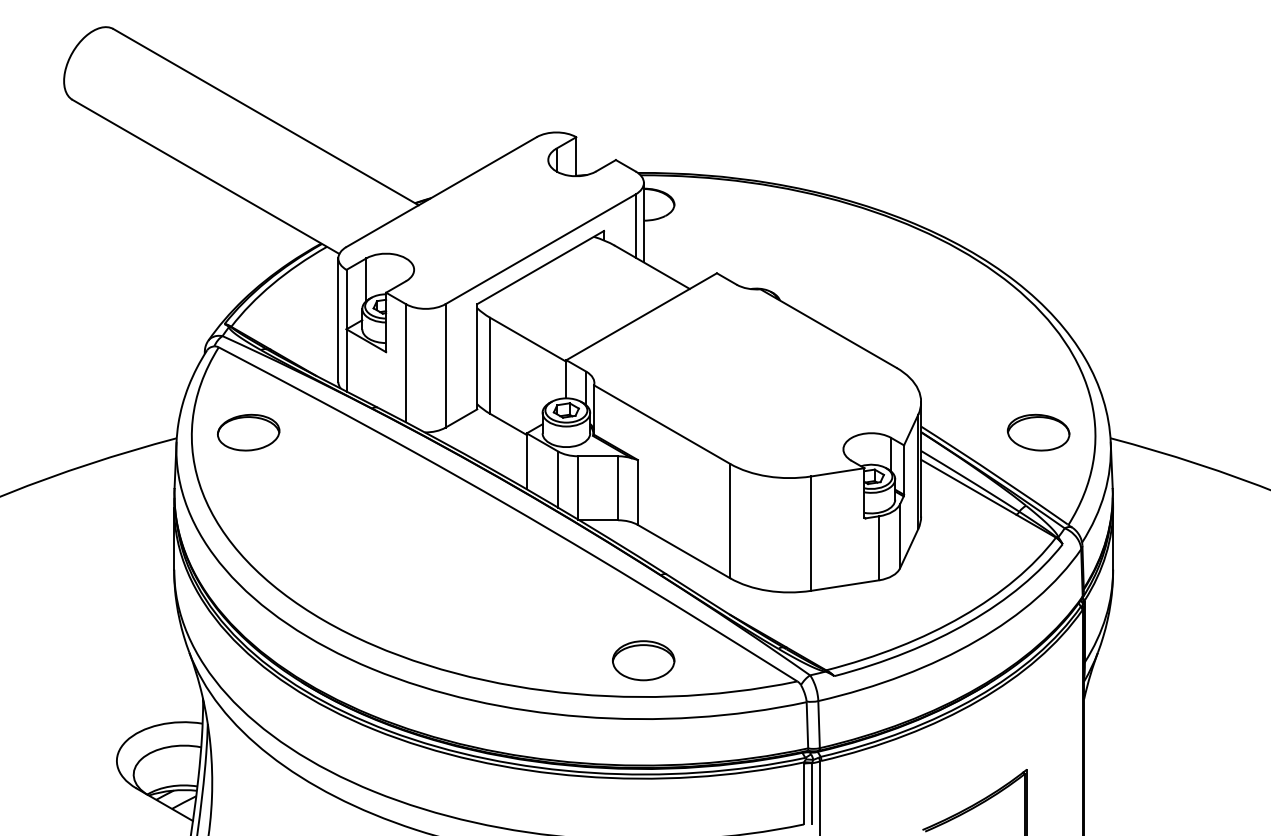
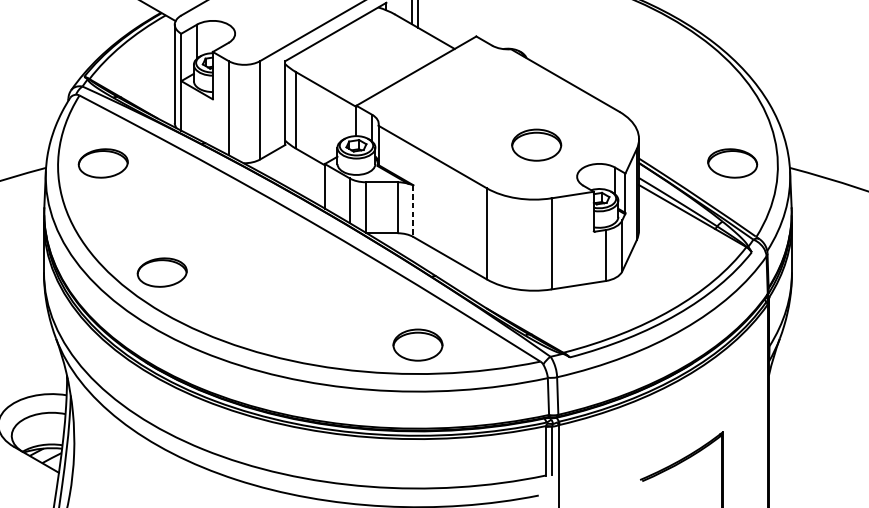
part: (792, 409) -> (536, 145), added
line: (637, 493) -> (413, 211), solid -> dashed
part: (322, 569) -> (162, 272), added

